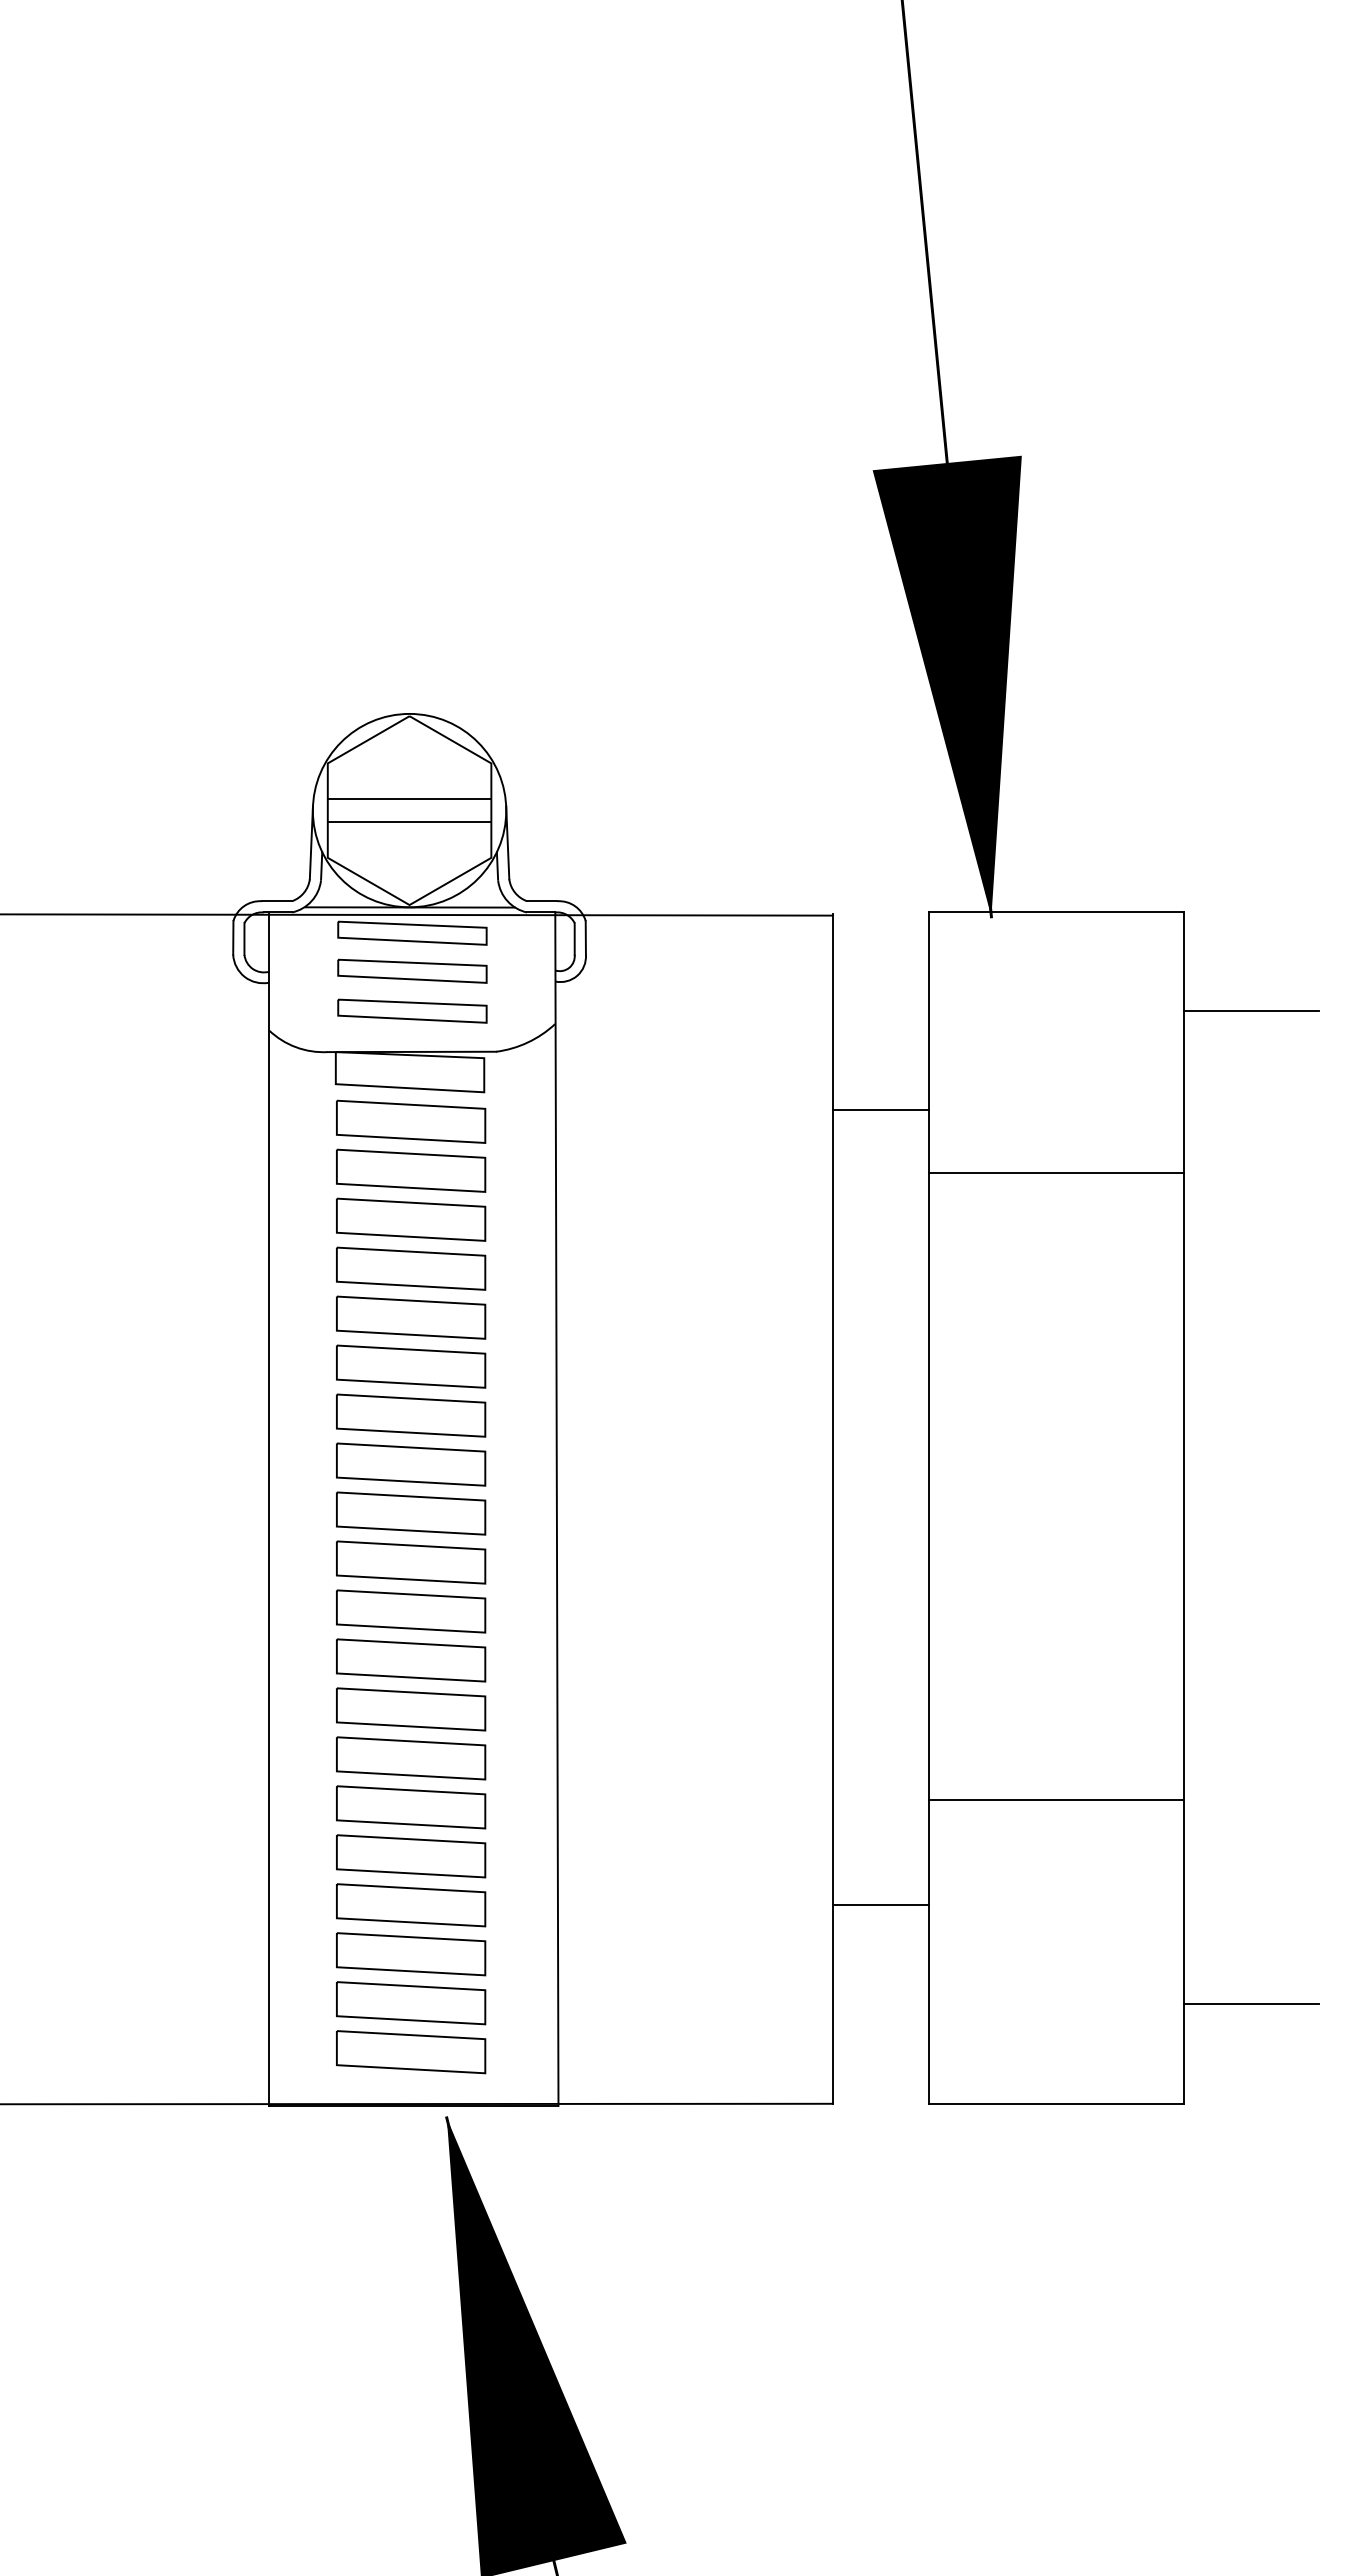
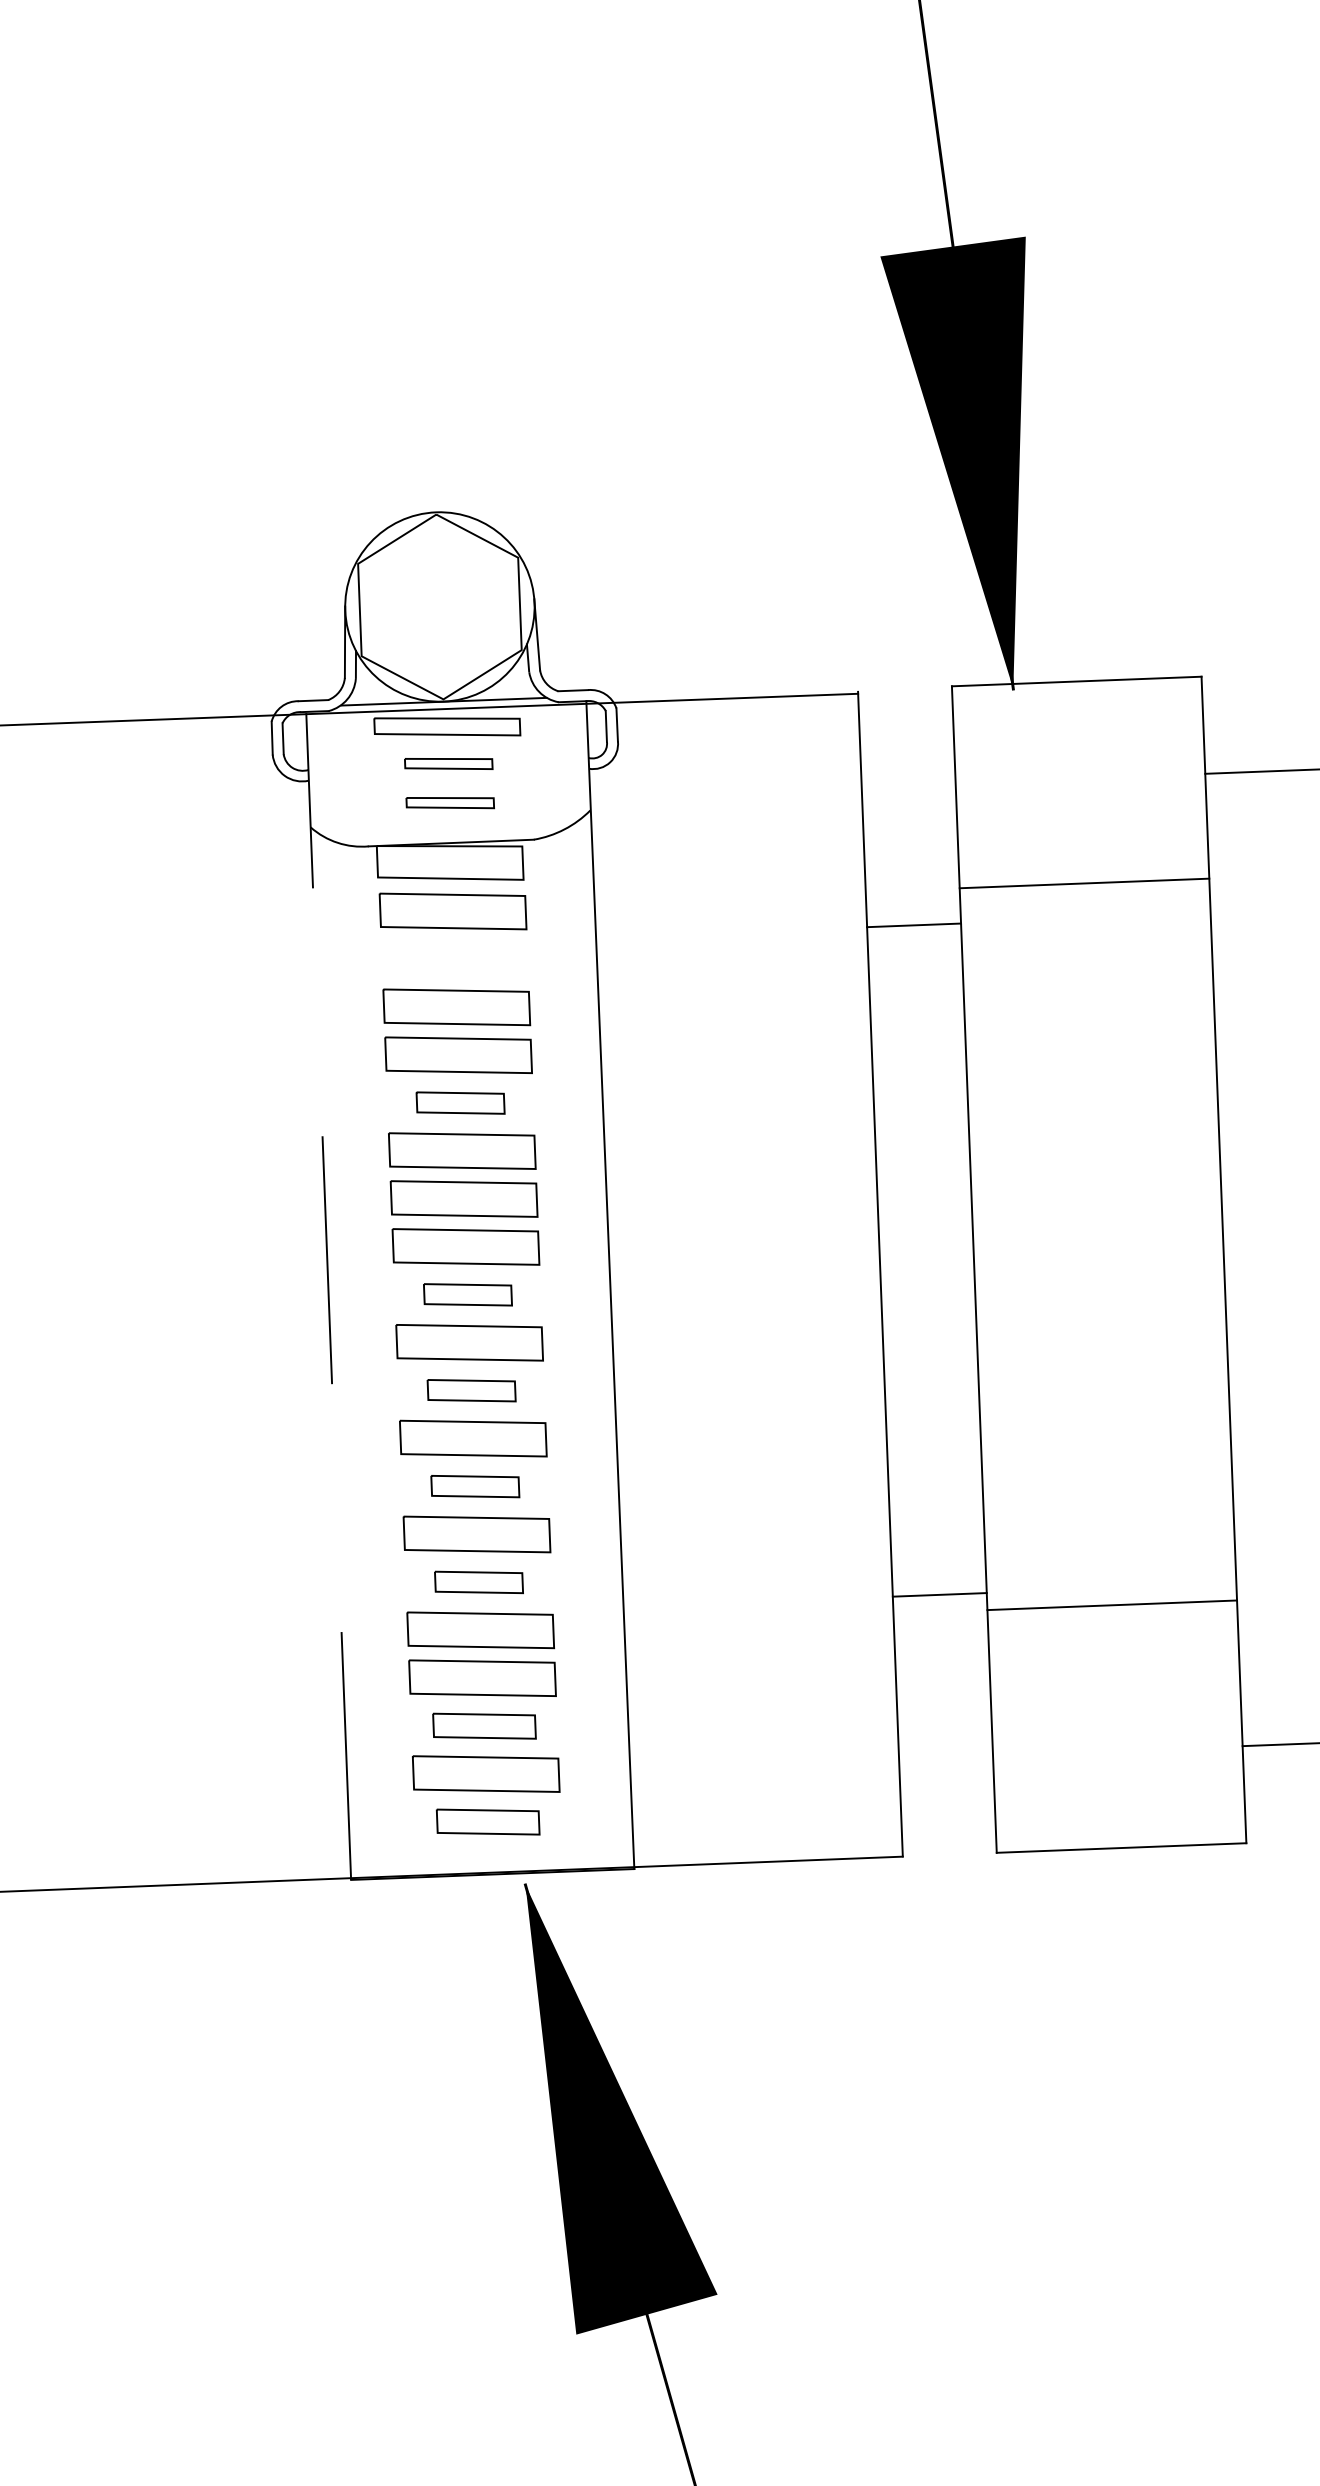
line: (409, 799) -> (439, 596), removed
line: (409, 821) -> (440, 617), removed
part: (412, 970) -> (448, 763), size x0.6
part: (412, 1010) -> (450, 802), size x0.6
line: (880, 1110) -> (913, 925), moved
part: (411, 1170) -> (455, 959), removed
line: (1055, 1172) -> (1083, 883), moved
part: (411, 1317) -> (460, 1102), size x0.6
line: (269, 1509) -> (329, 1296), solid -> dashed
part: (411, 1513) -> (468, 1294), size x0.6
part: (411, 1611) -> (471, 1390), size x0.6
part: (411, 1709) -> (475, 1486), size x0.6
line: (1055, 1799) -> (1111, 1605), moved
part: (411, 1807) -> (479, 1582), size x0.6
line: (880, 1905) -> (939, 1595), moved
part: (411, 1954) -> (484, 1726), size x0.7
part: (411, 2052) -> (488, 1822), size x0.7

